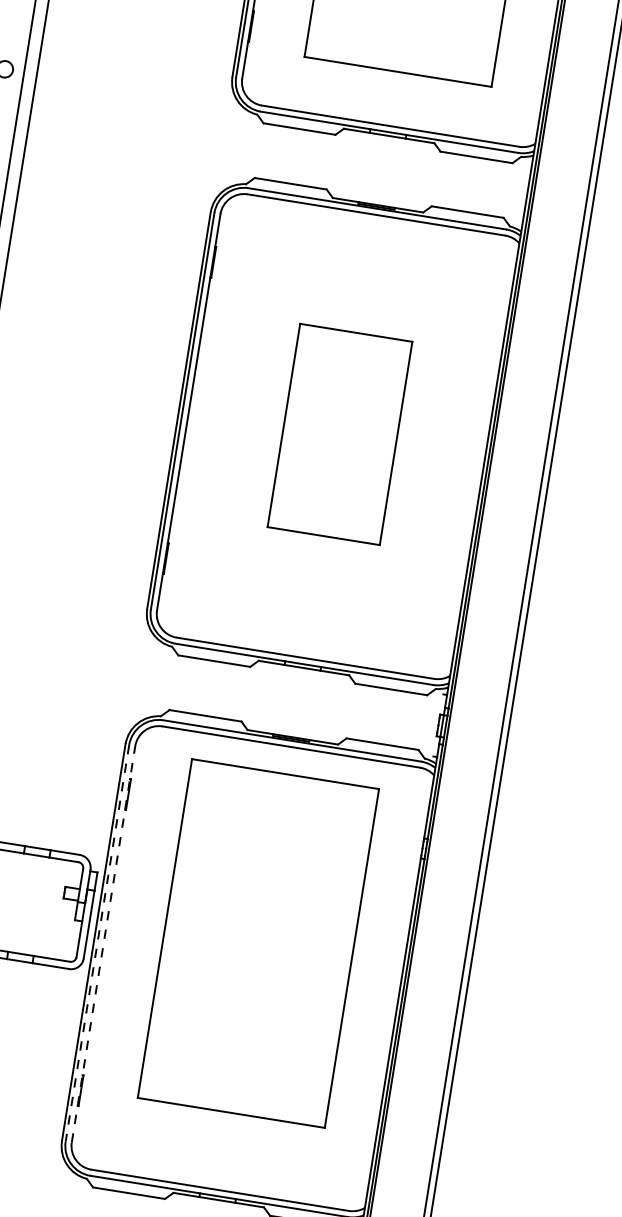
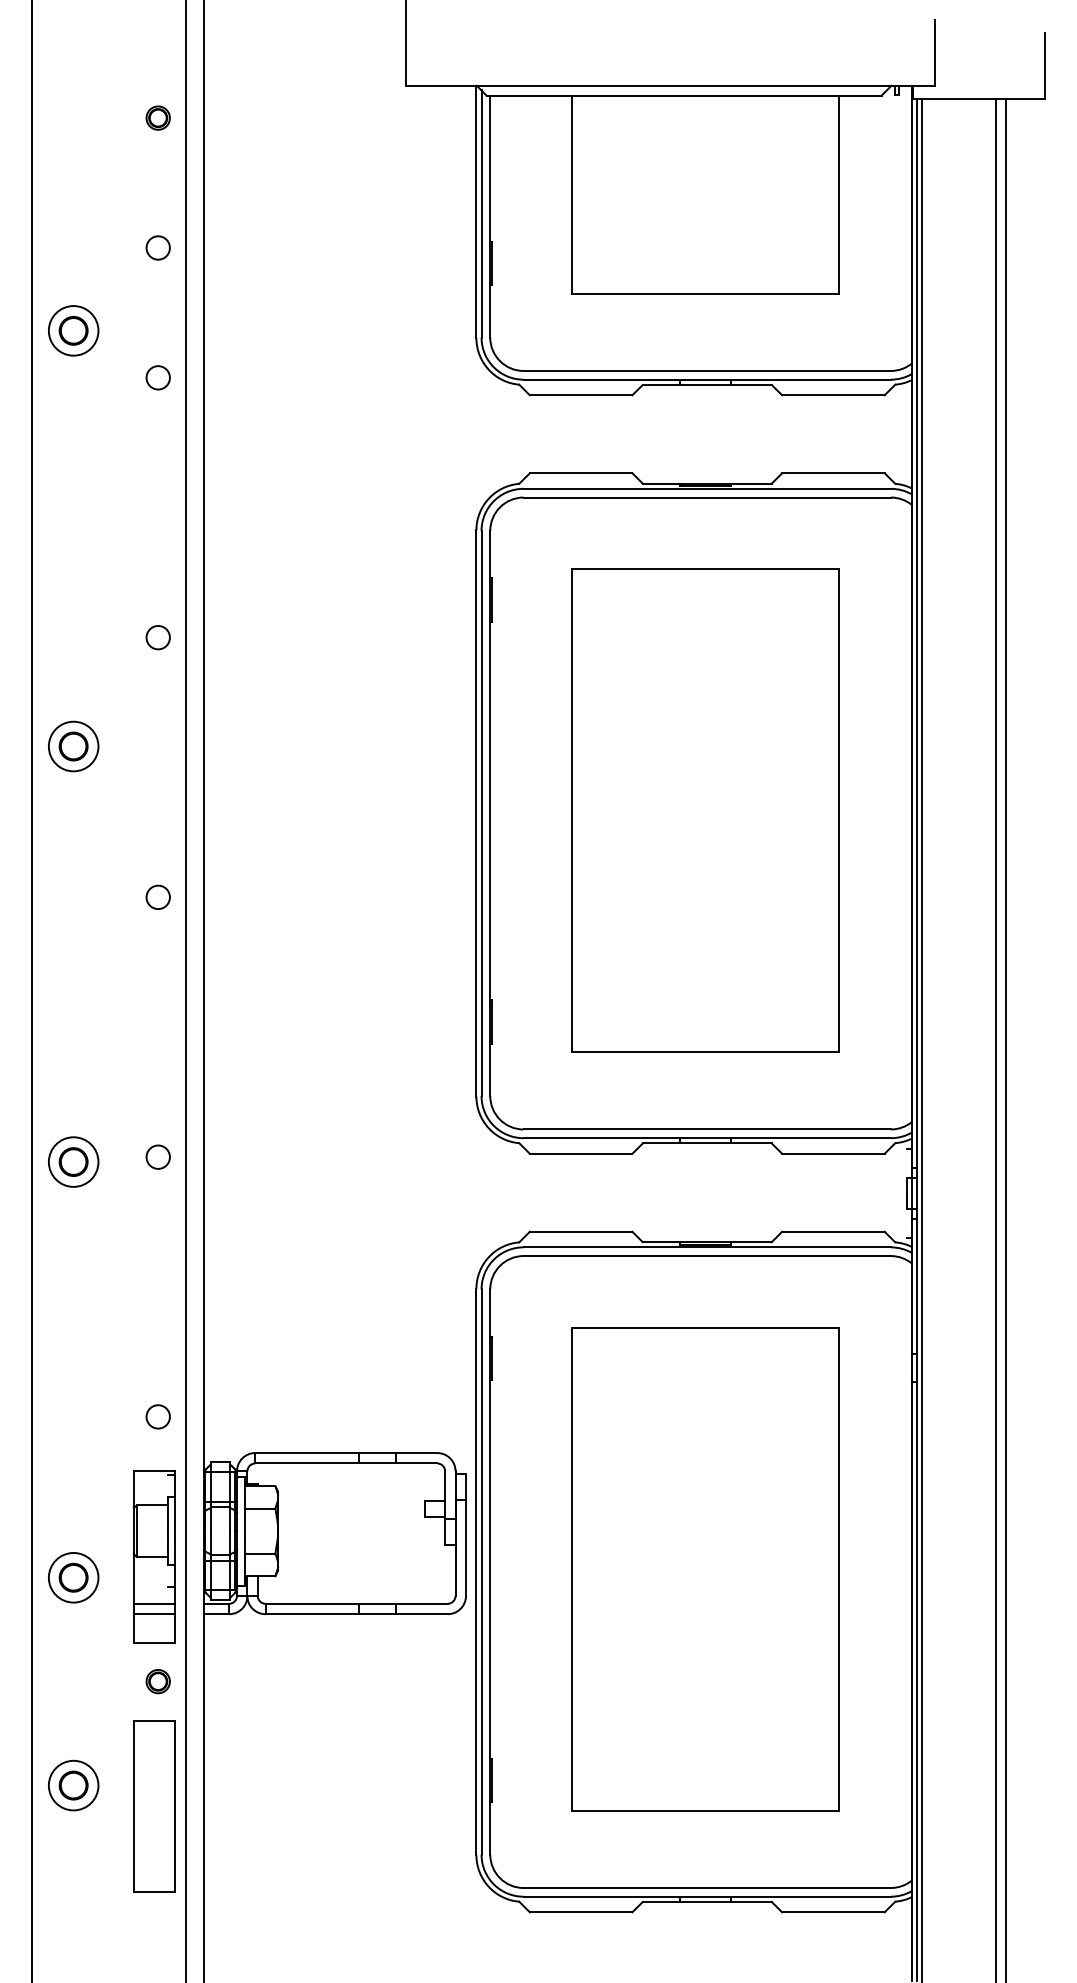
part: (340, 434) -> (705, 810), size x1.67
line: (97, 943) -> (481, 1572), dashed -> solid
part: (258, 943) -> (705, 1569), moved
line: (103, 944) -> (490, 1572), dashed -> solid

